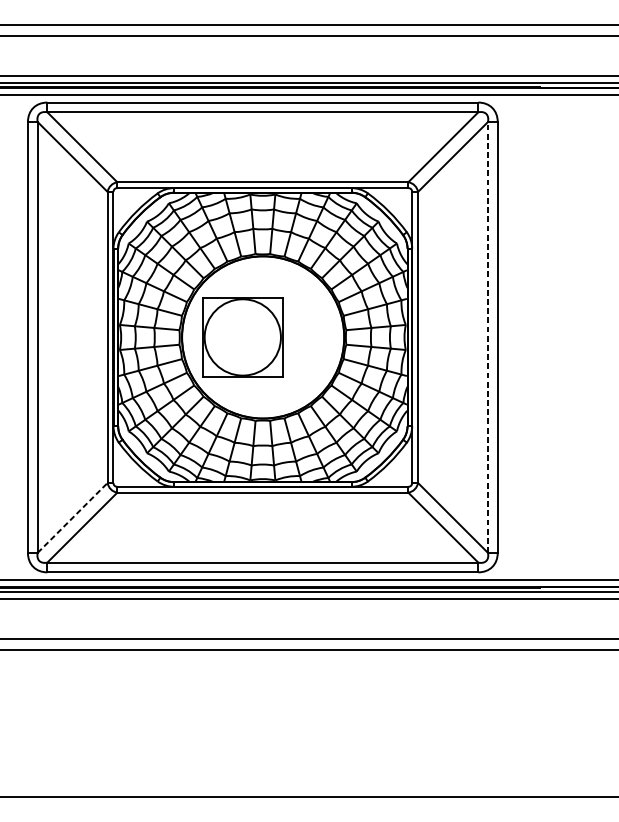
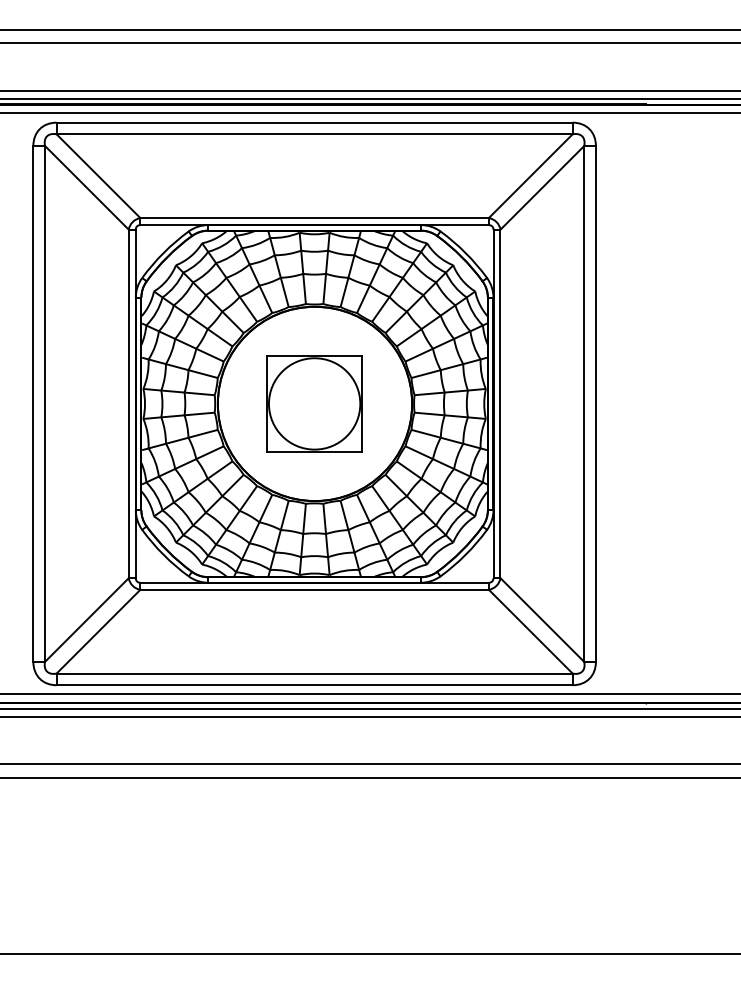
part: (242, 337) -> (314, 403), moved
line: (488, 337) -> (584, 403), dashed -> solid
line: (73, 517) -> (87, 619), dashed -> solid

